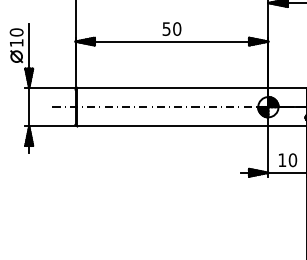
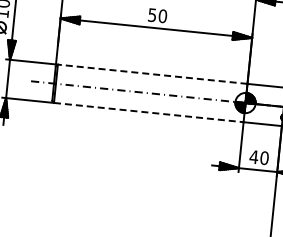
line: (172, 87) -> (152, 73), solid -> dashed
line: (173, 126) -> (149, 112), solid -> dashed
text: (282, 159) -> (254, 156), 10 -> 40

